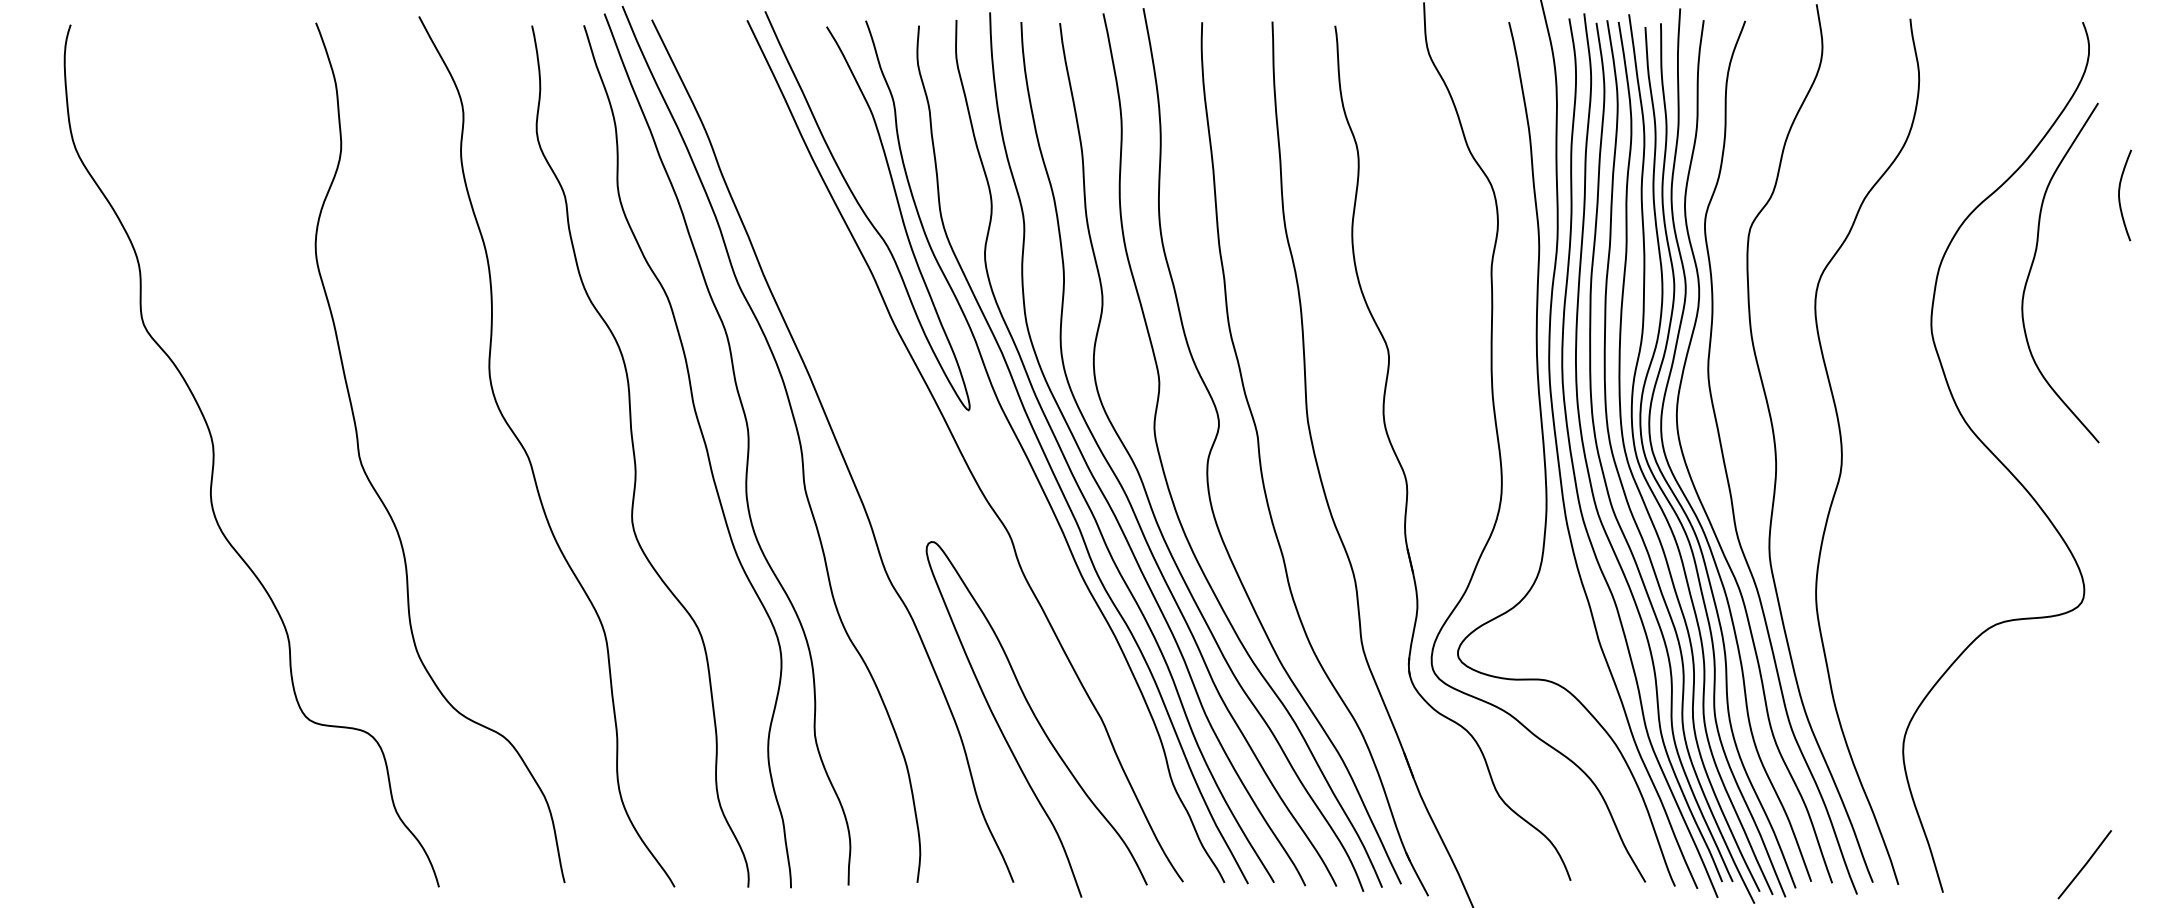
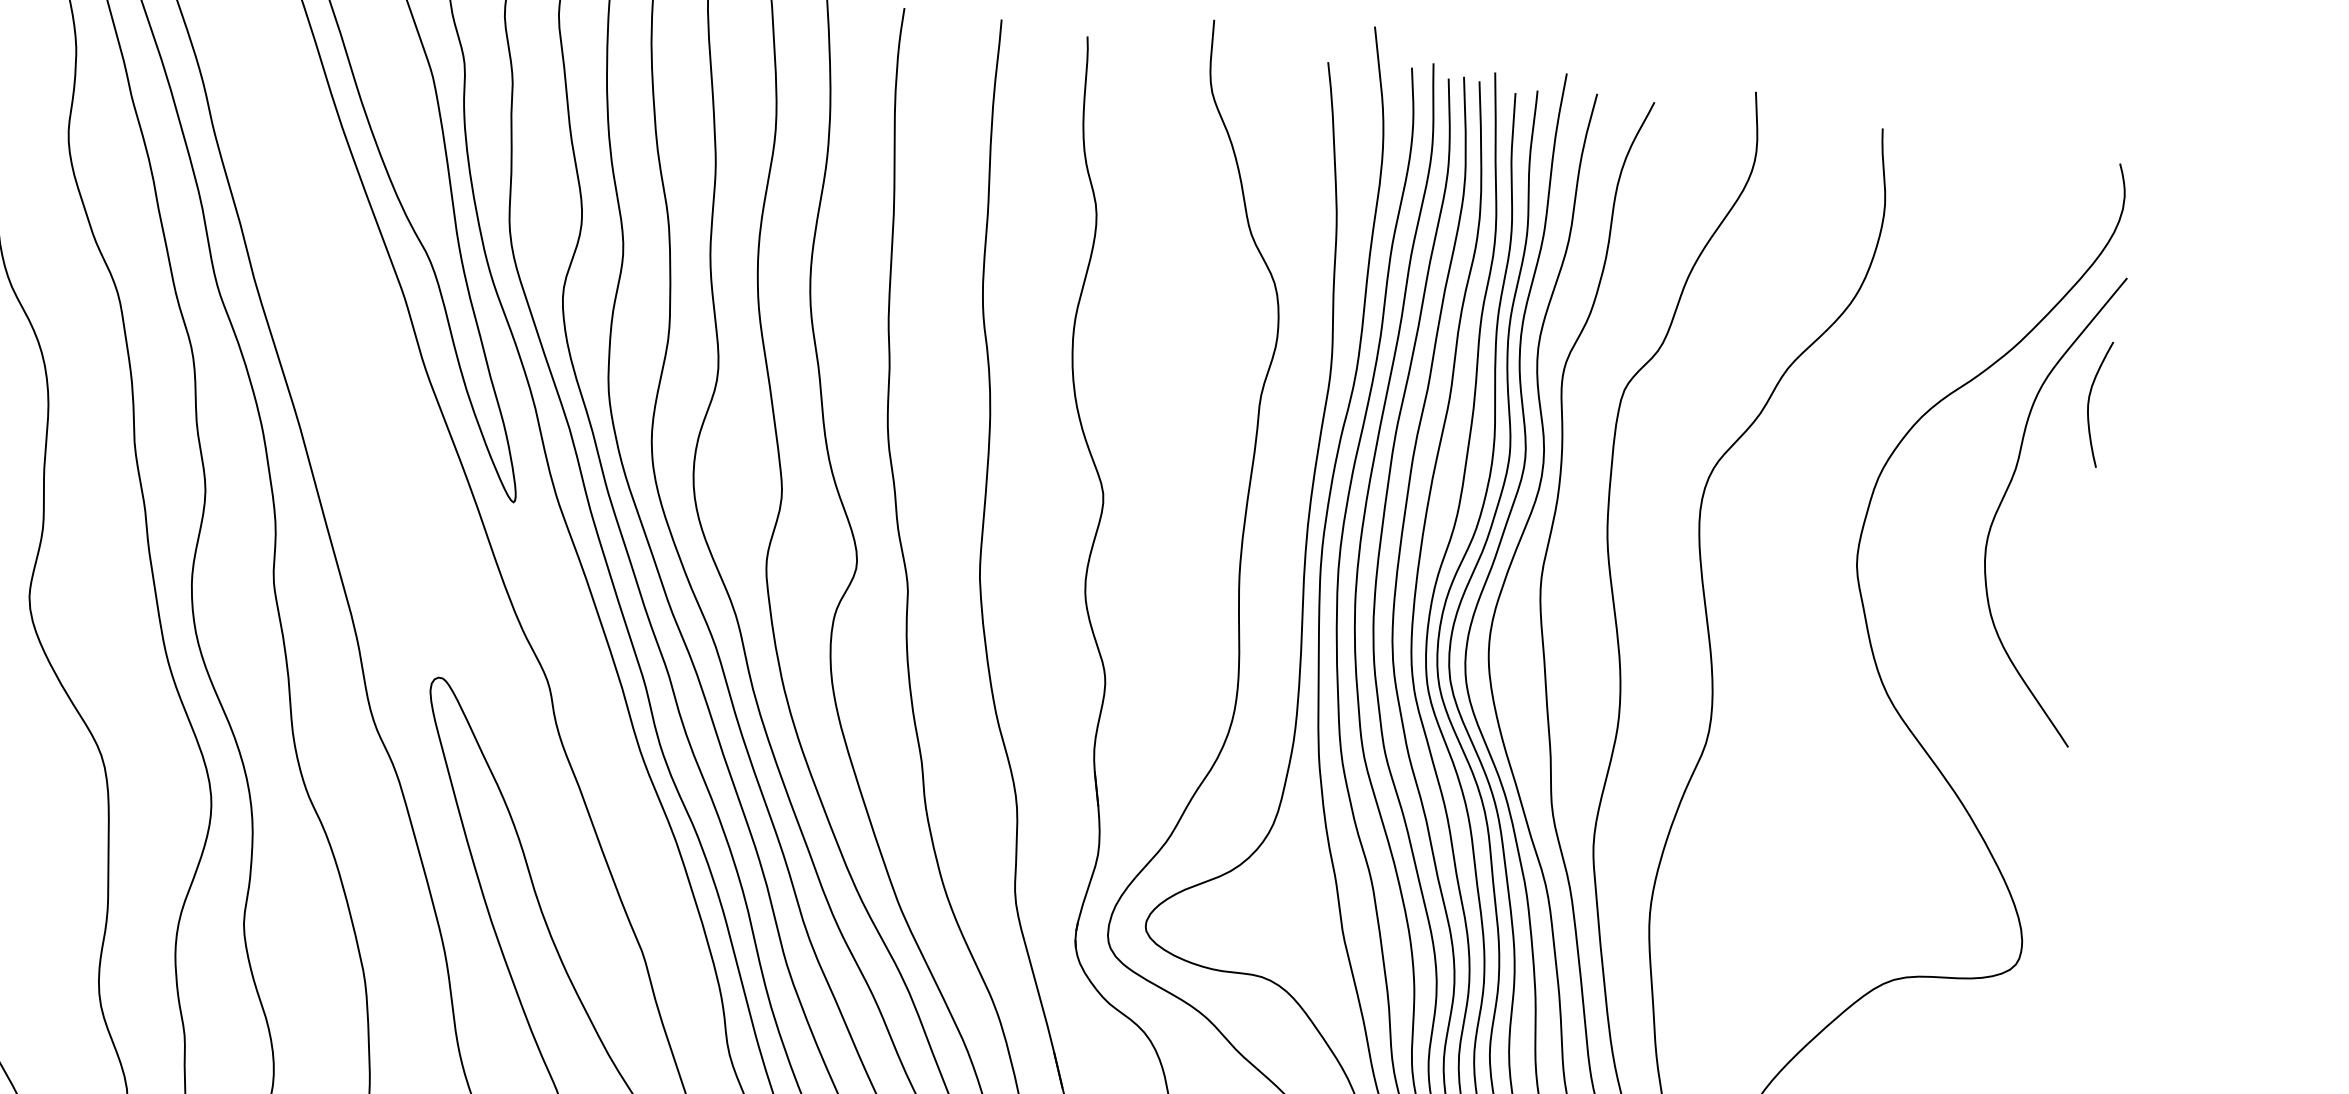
curve: (2119, 195) -> (2089, 402), moved

